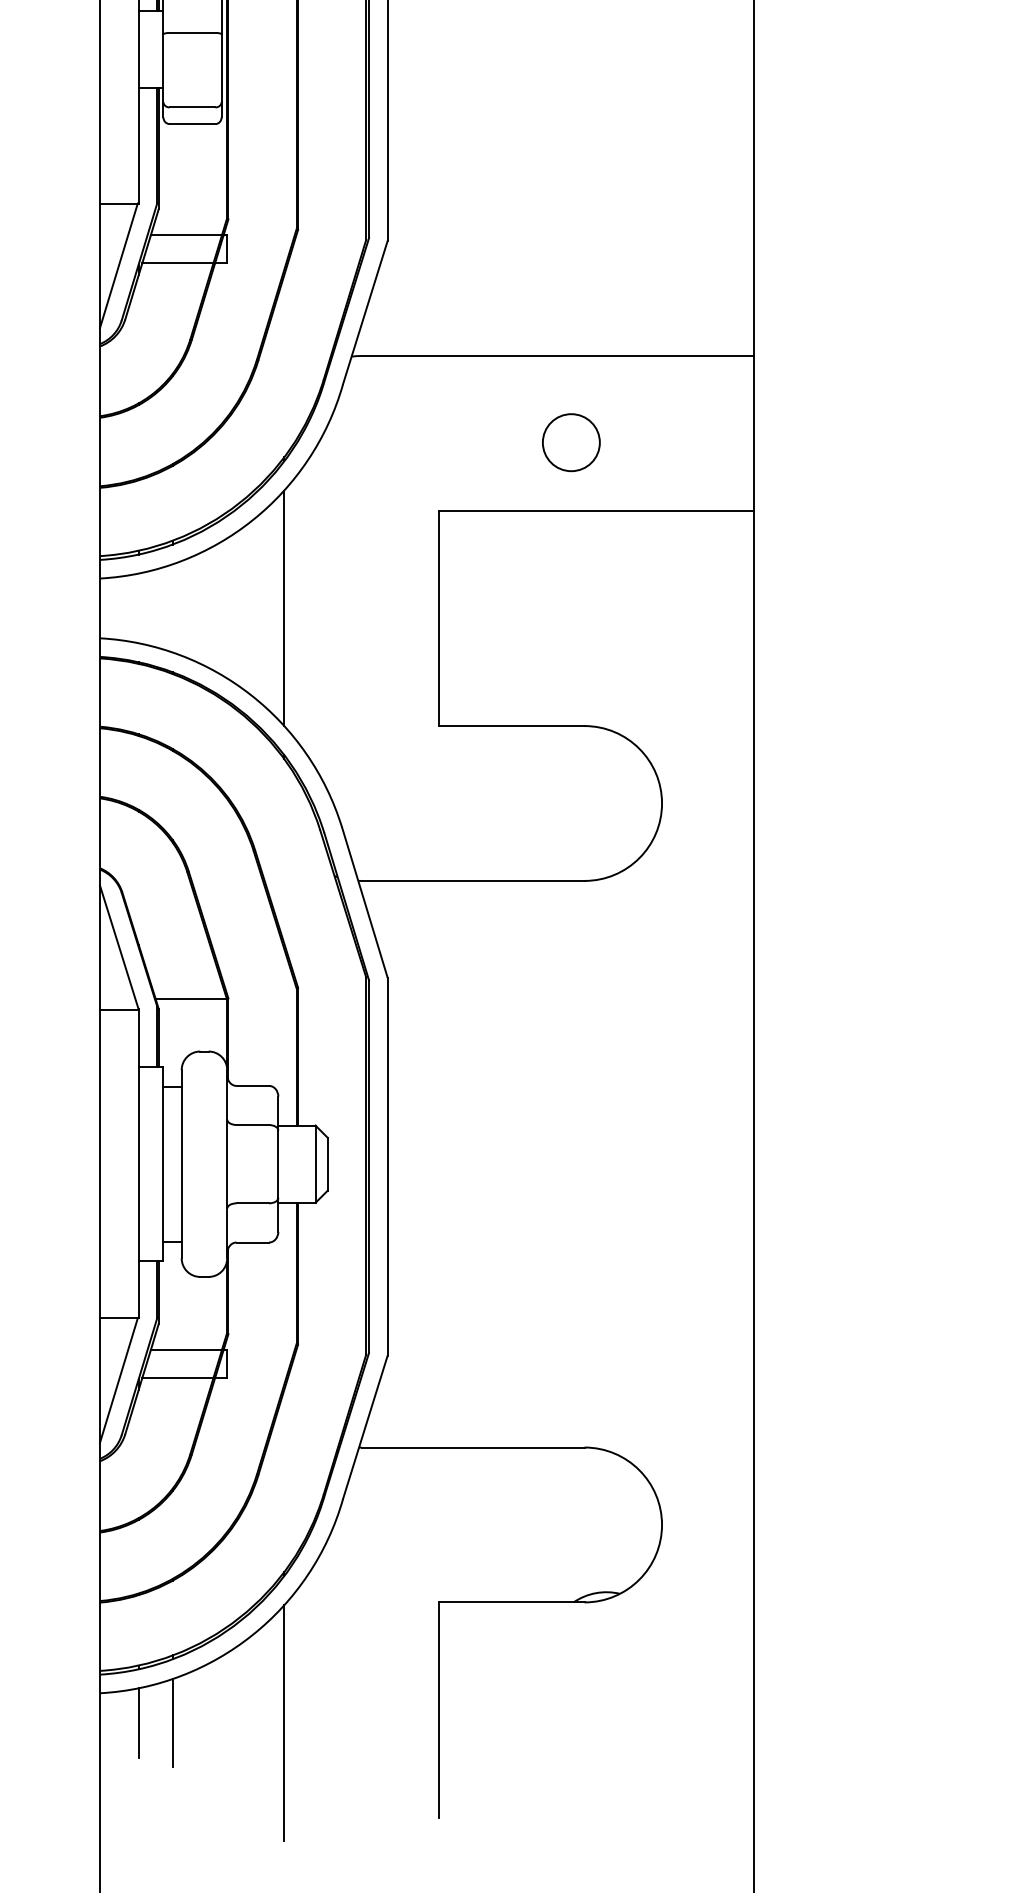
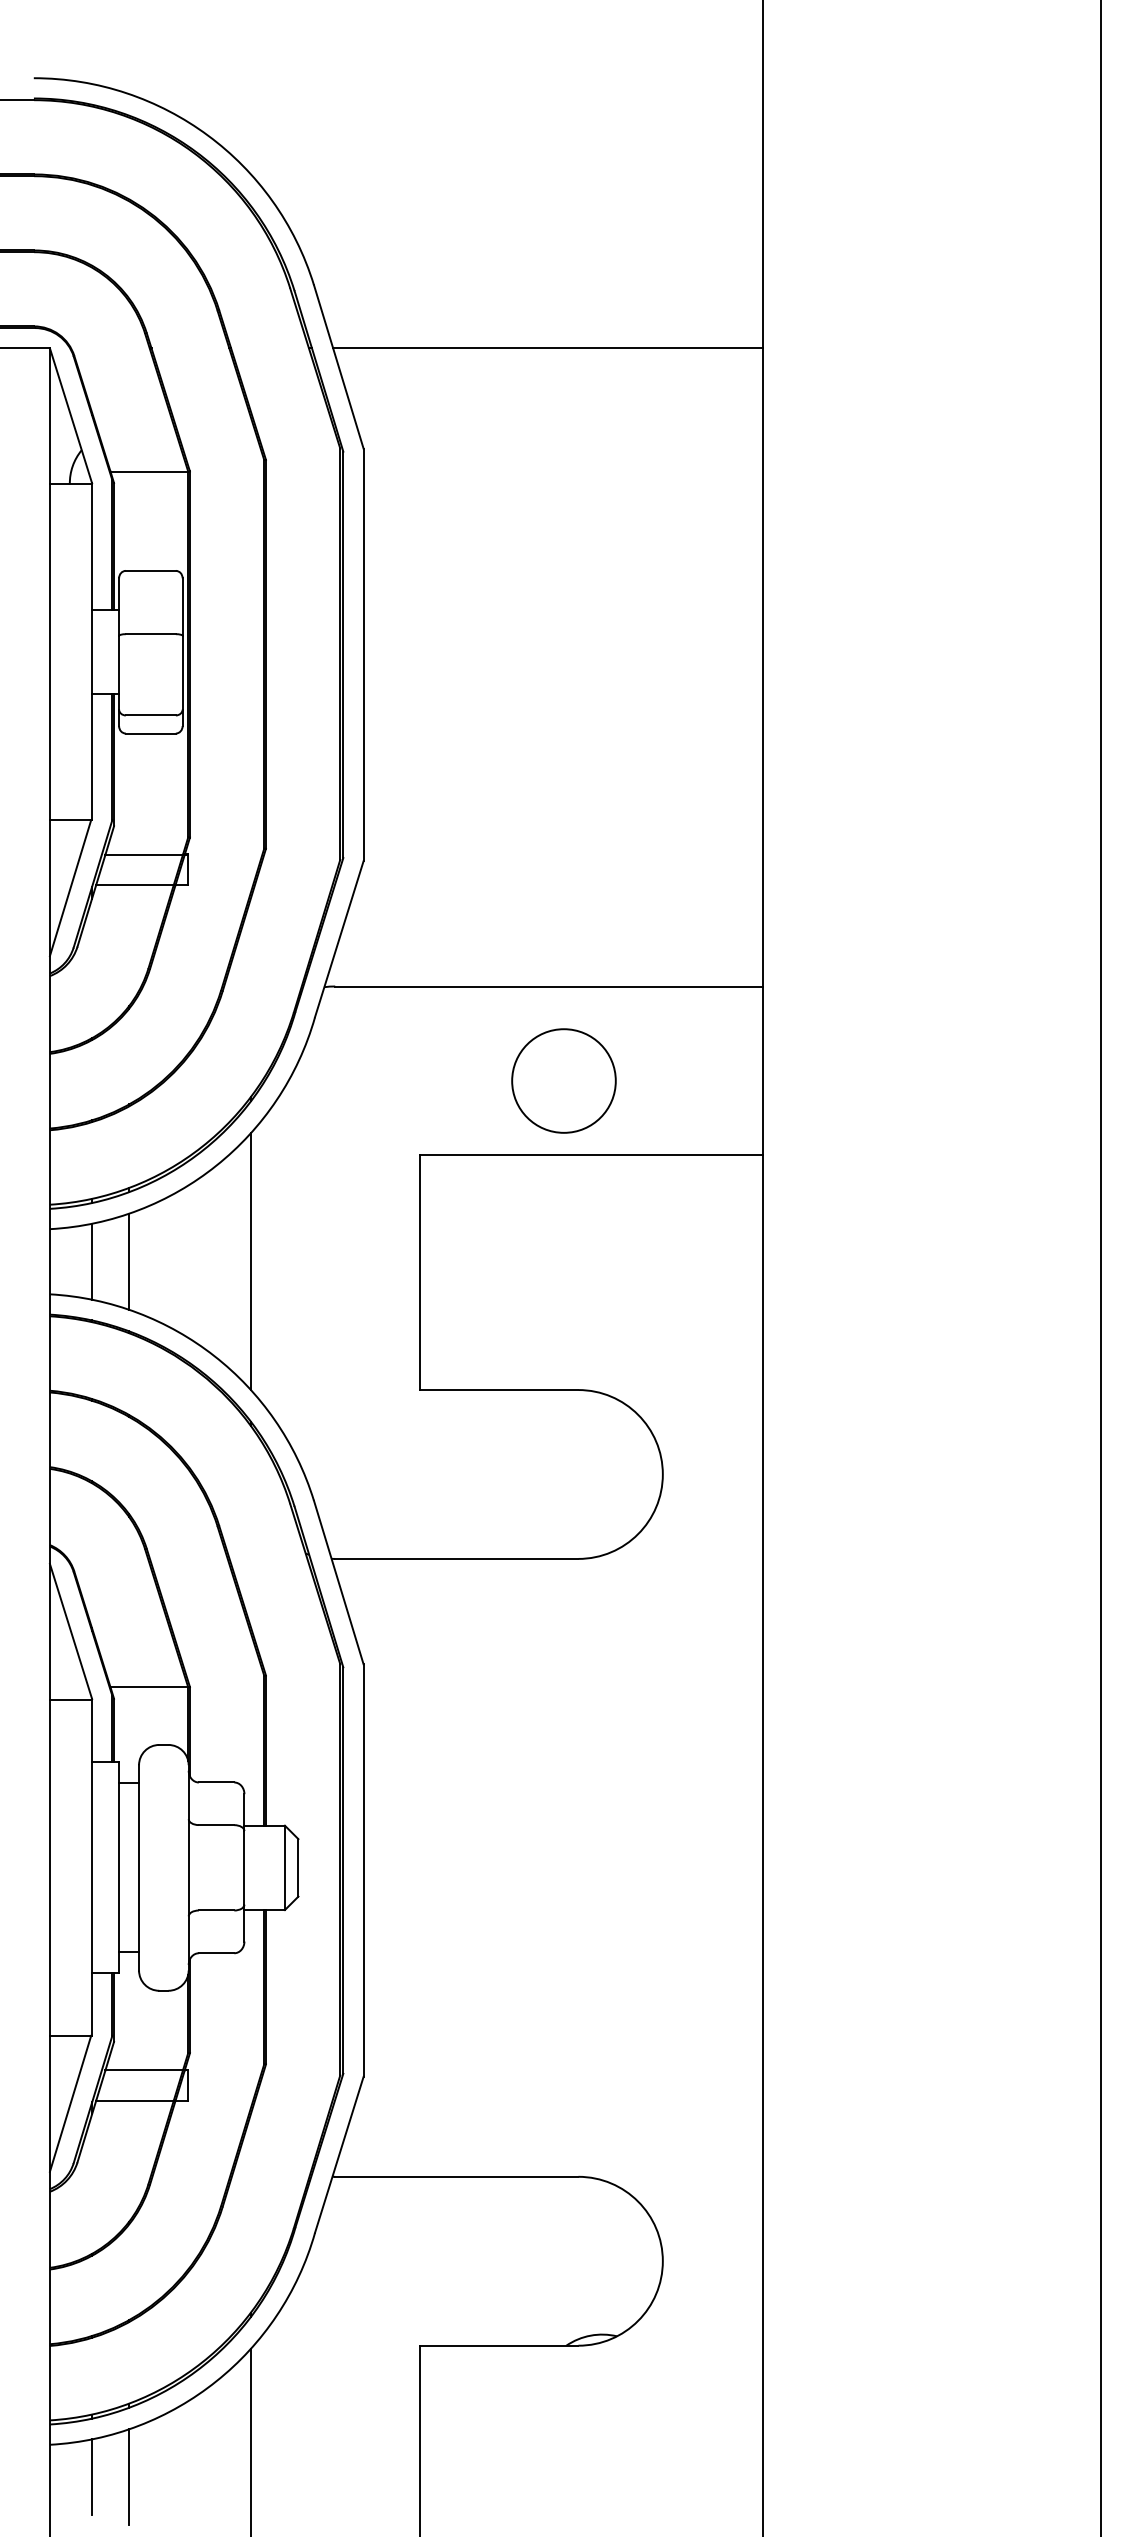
circle: (570, 442) -> (563, 1080), size x1.67
line: (139, 608) -> (92, 1261), added
line: (172, 608) -> (129, 1261), added

